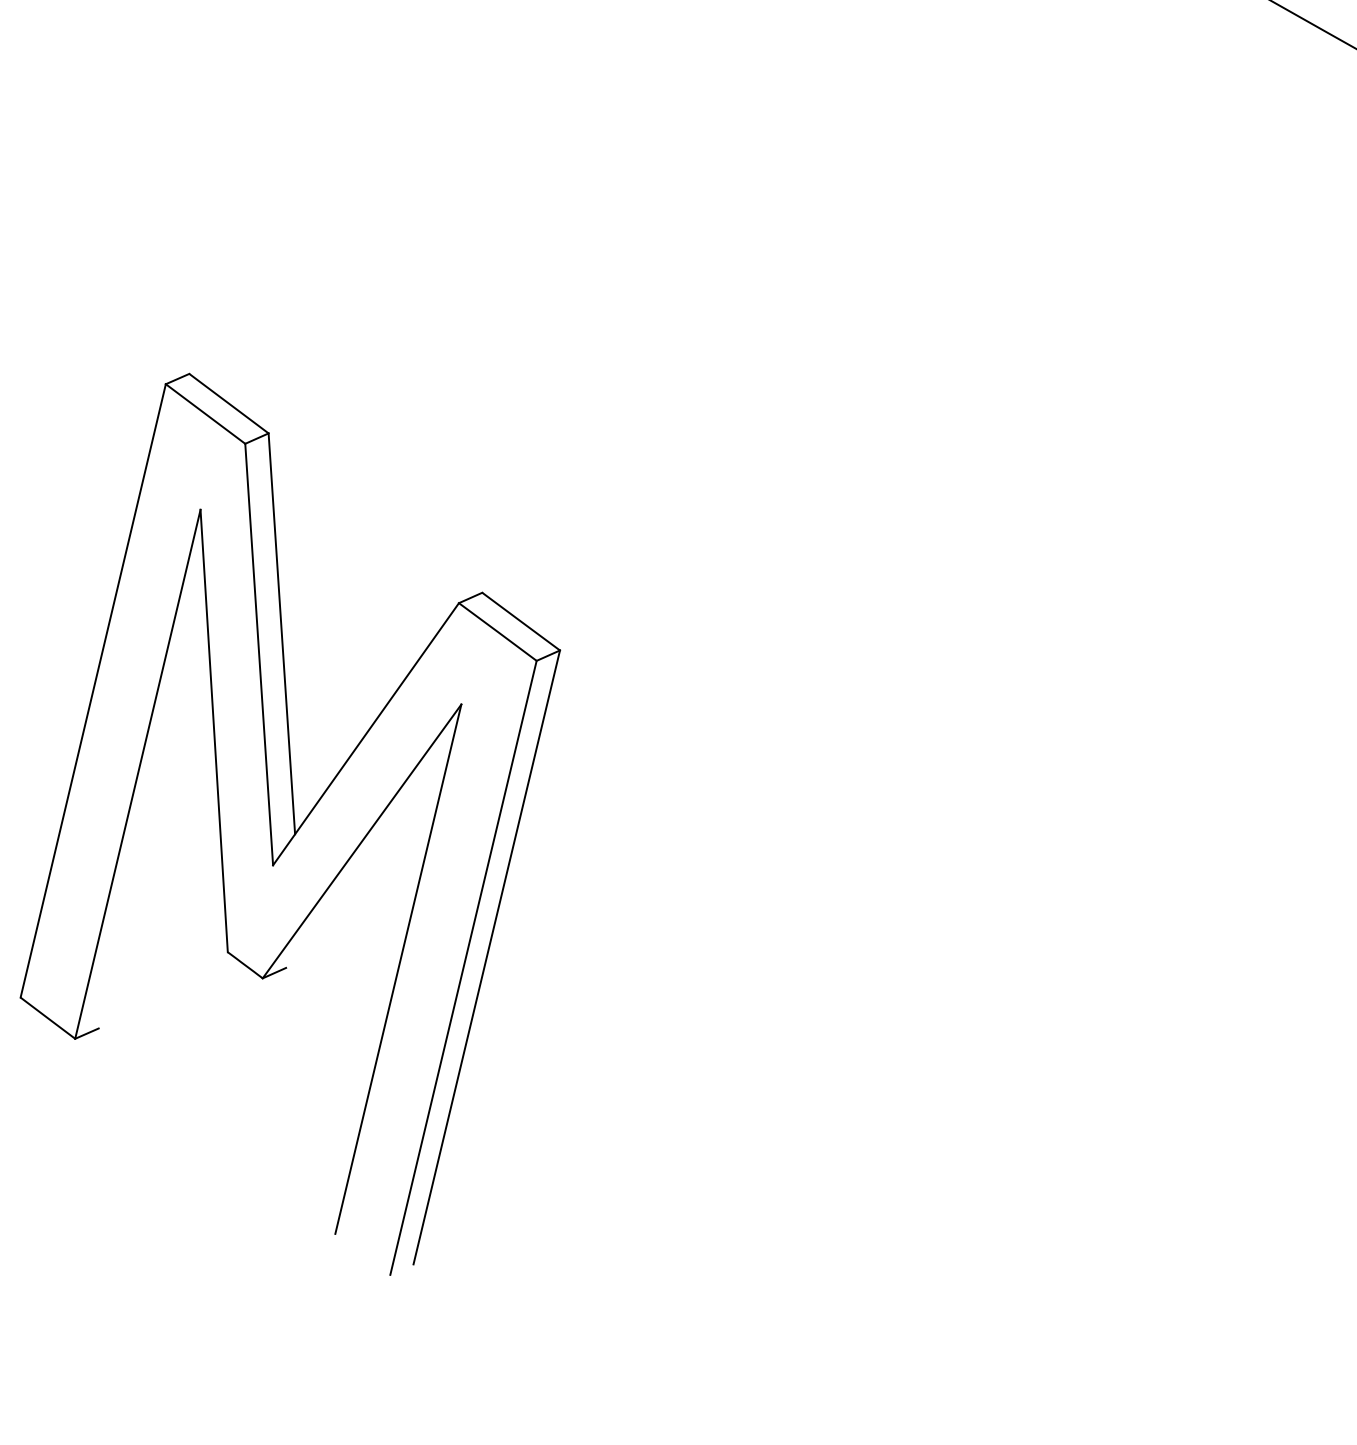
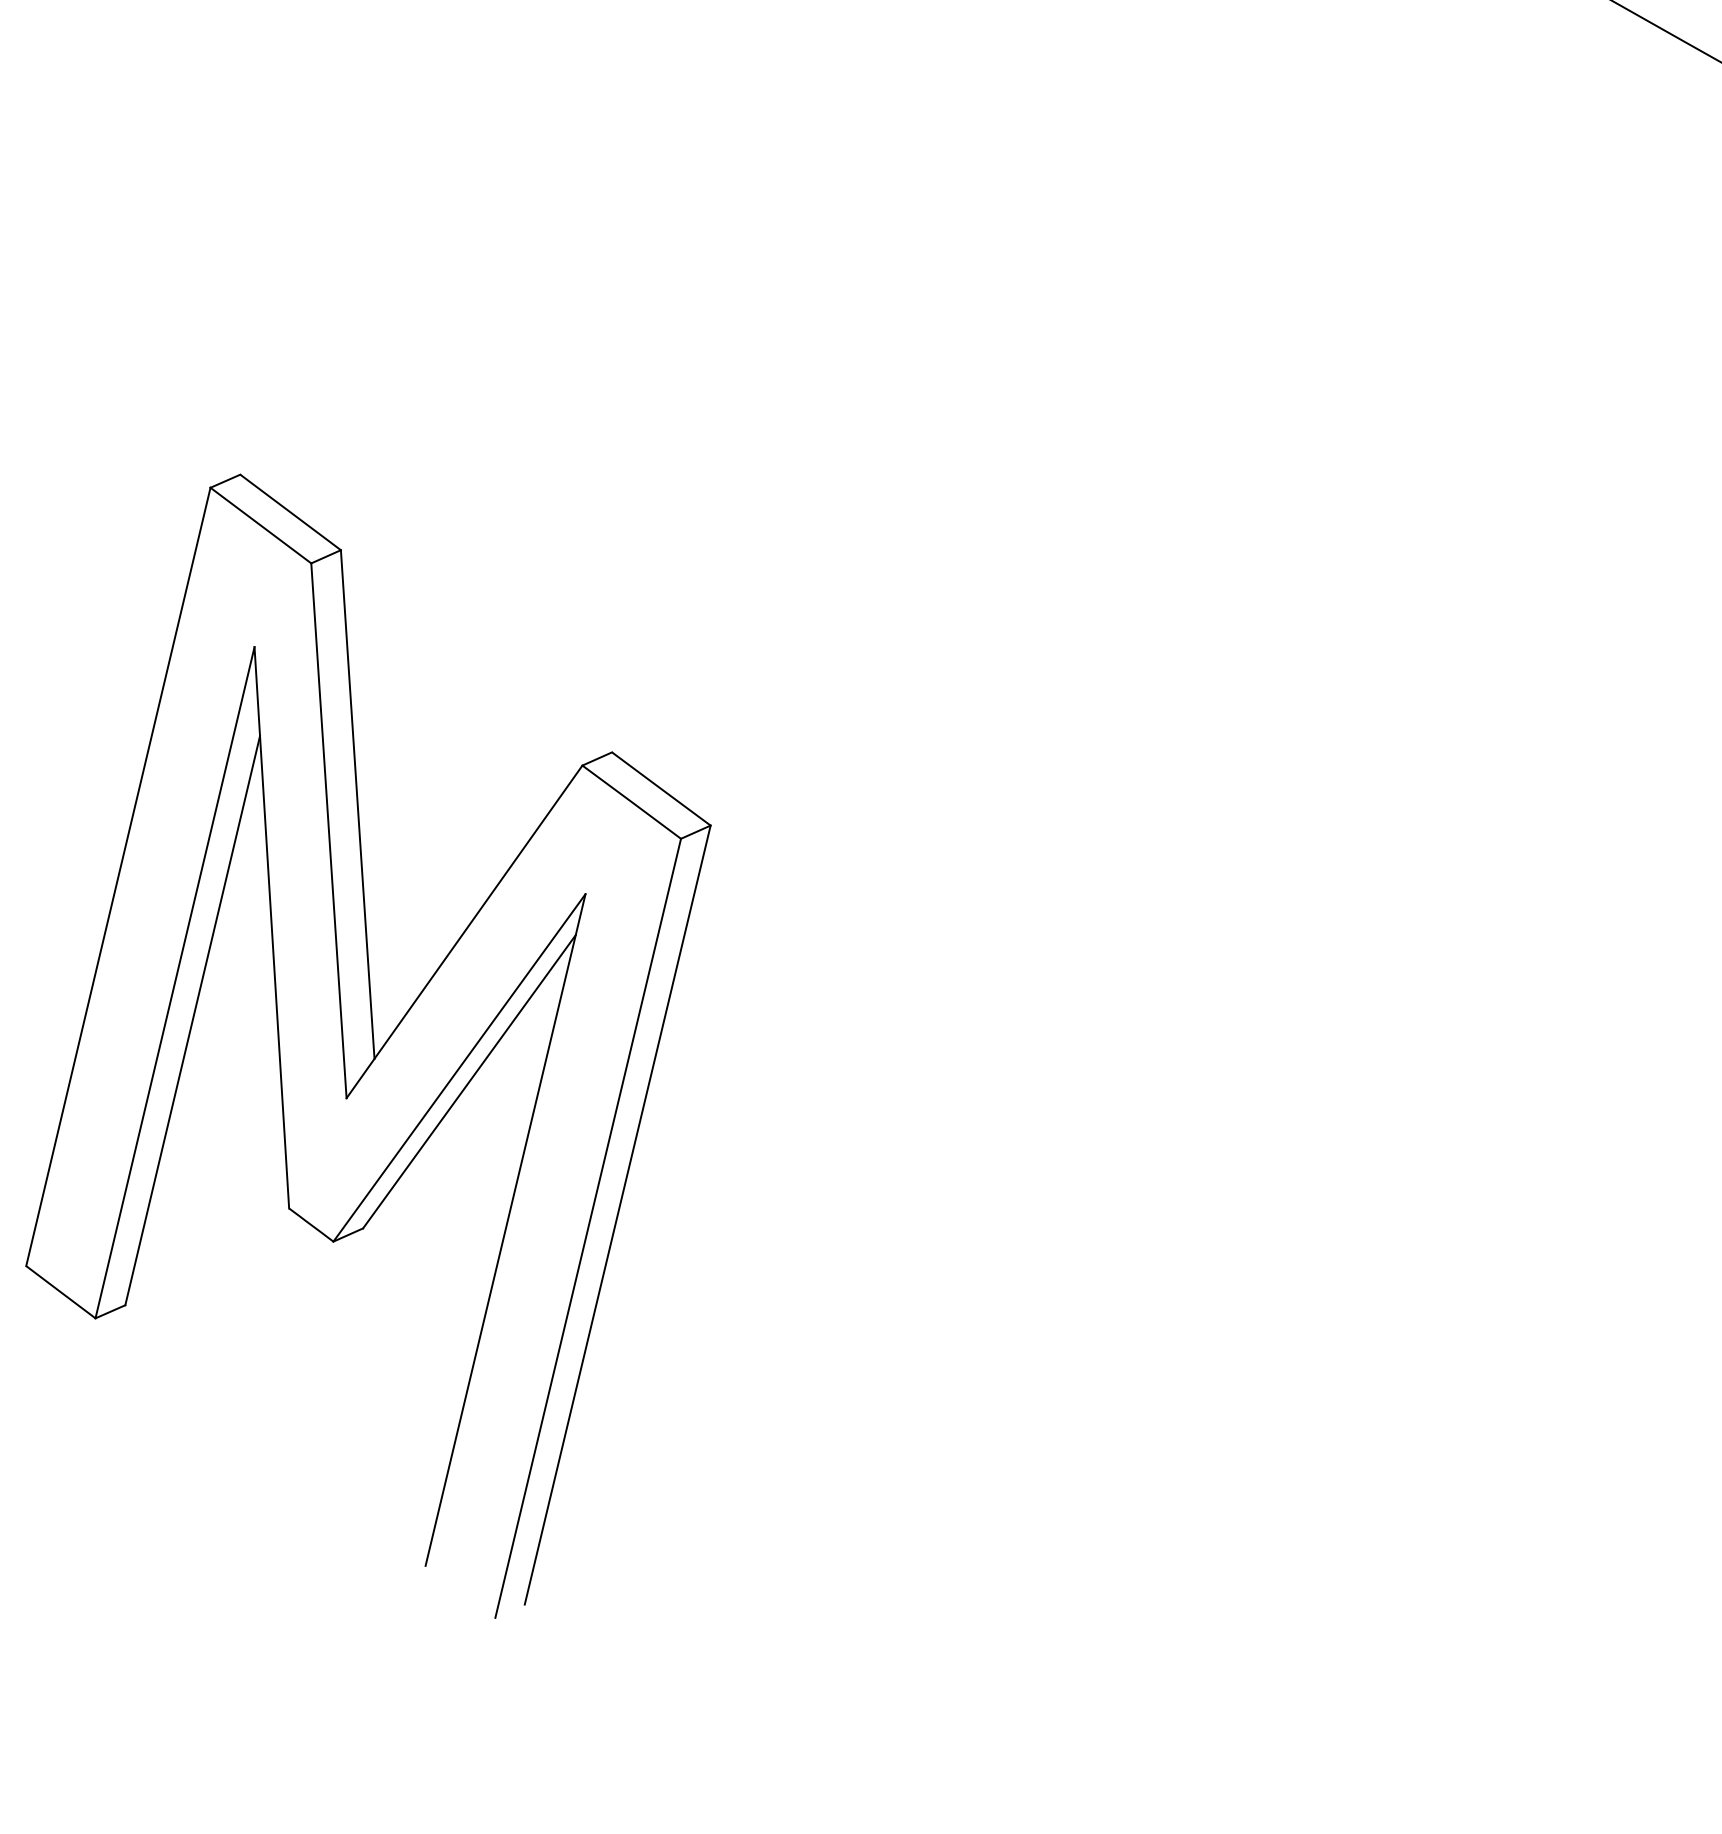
line: (151, 804) -> (192, 1020), added
line: (369, 852) -> (469, 1081), added

